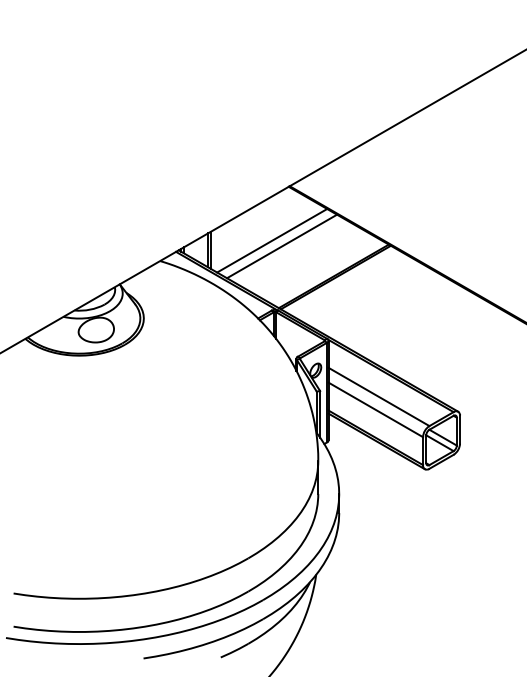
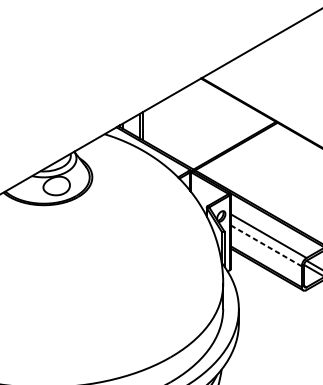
line: (272, 240) -> (188, 118), removed
line: (282, 246) -> (196, 123), removed
line: (375, 409) -> (266, 245), solid -> dashed

